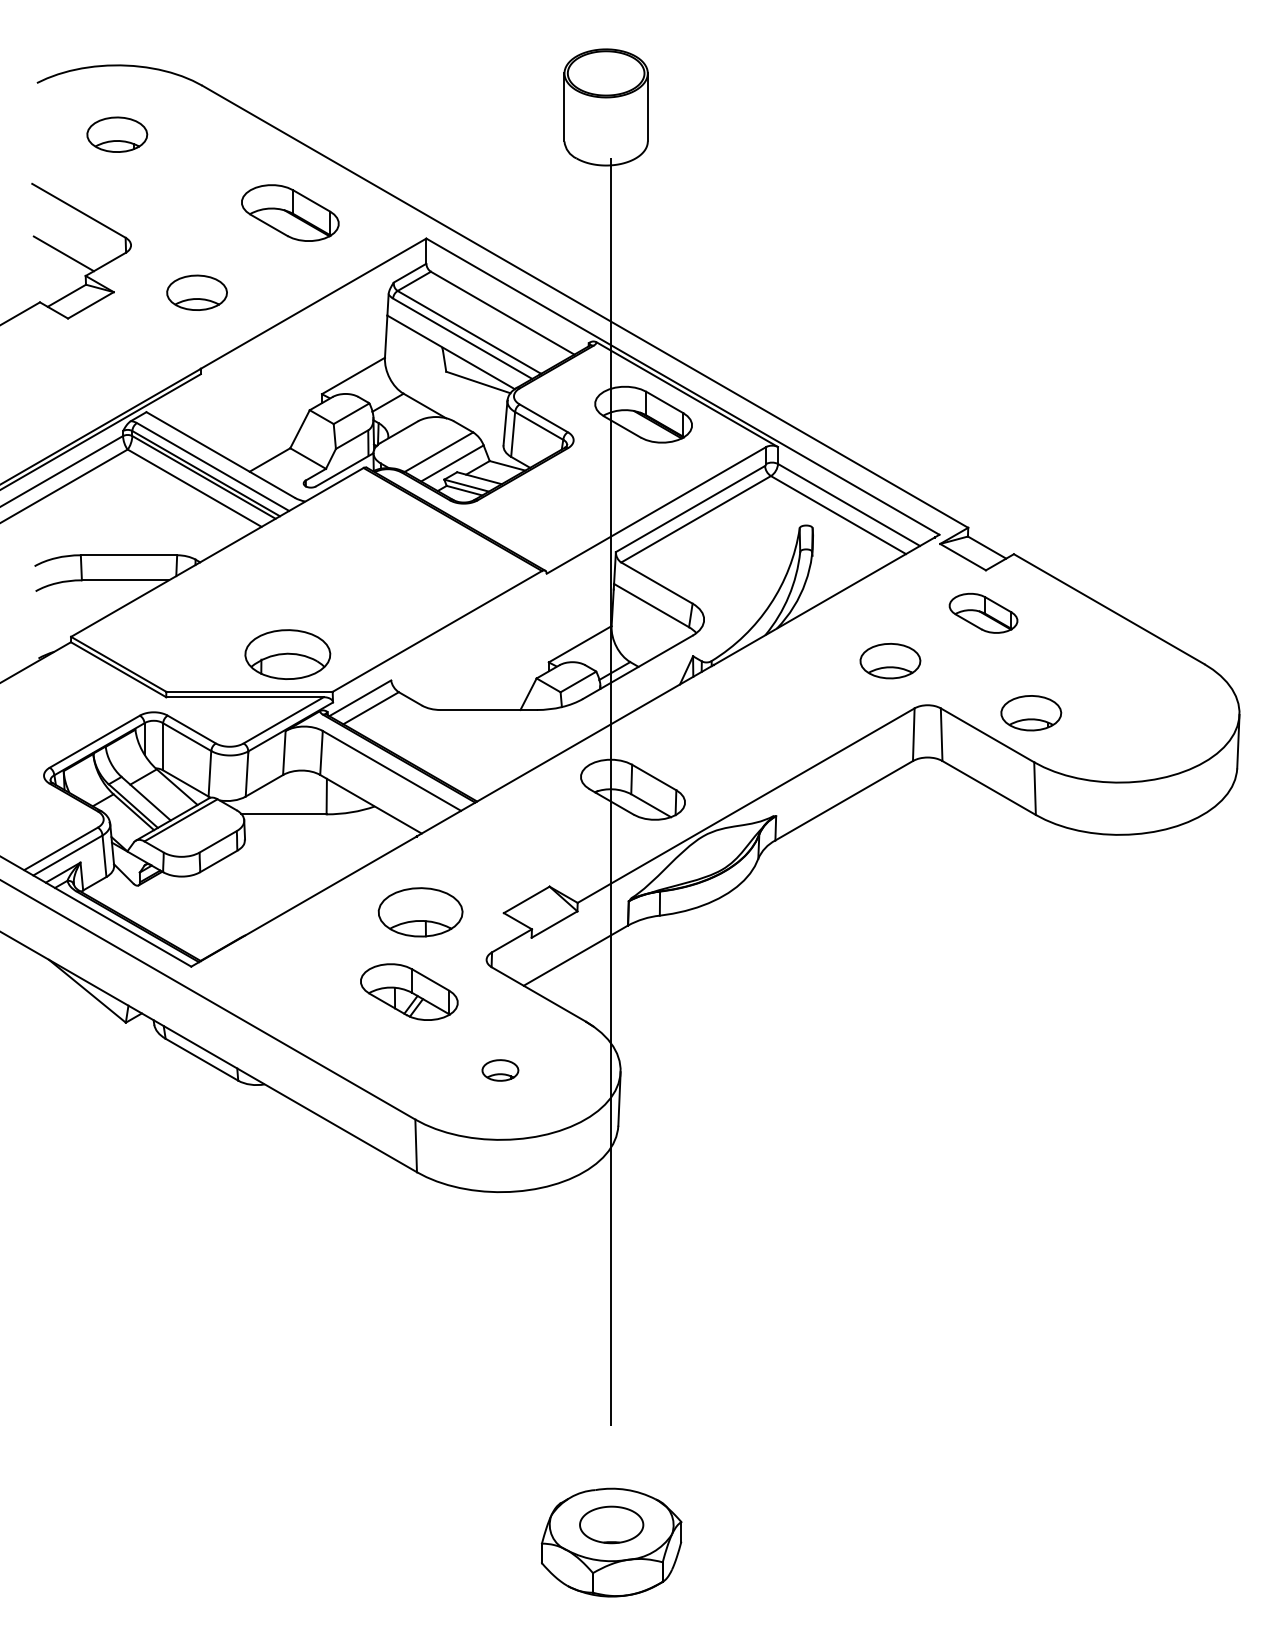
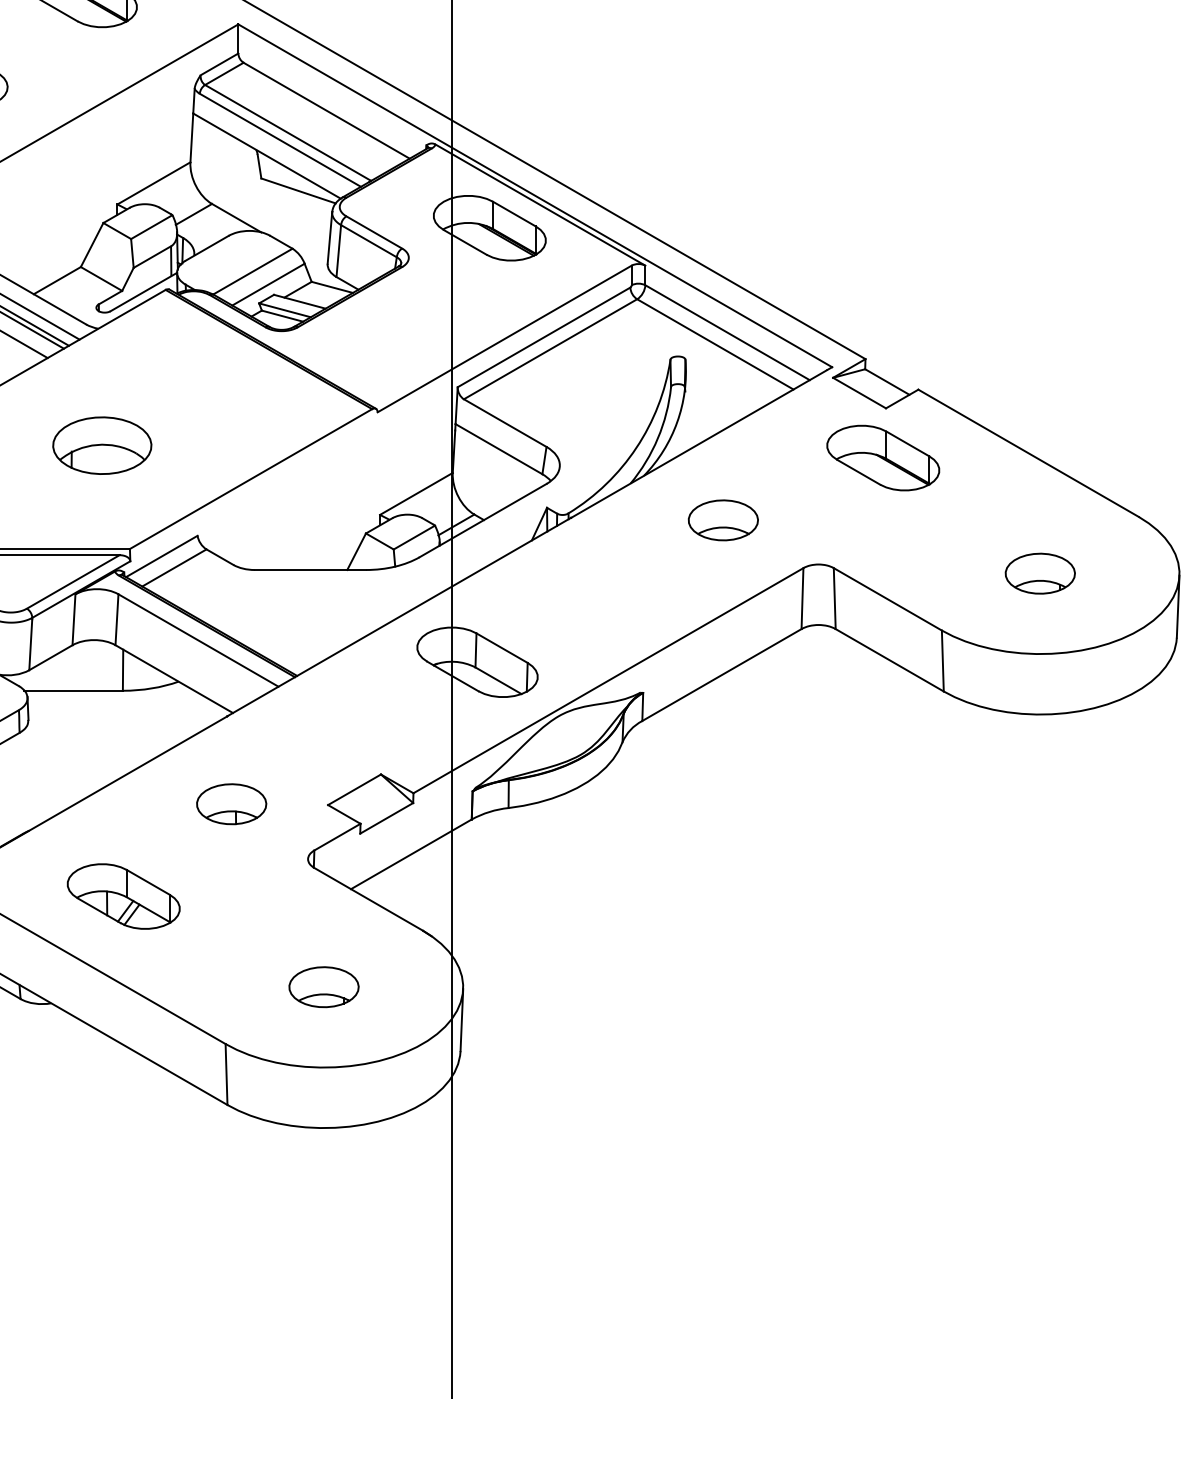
part: (983, 613) -> (883, 458), size x1.43
part: (287, 654) -> (101, 445), moved
part: (890, 661) -> (723, 520), moved
part: (1031, 713) -> (1040, 574), moved
part: (420, 912) -> (231, 804), size x0.71
part: (409, 991) -> (123, 895), moved
part: (500, 1070) -> (324, 987), size x1.67

